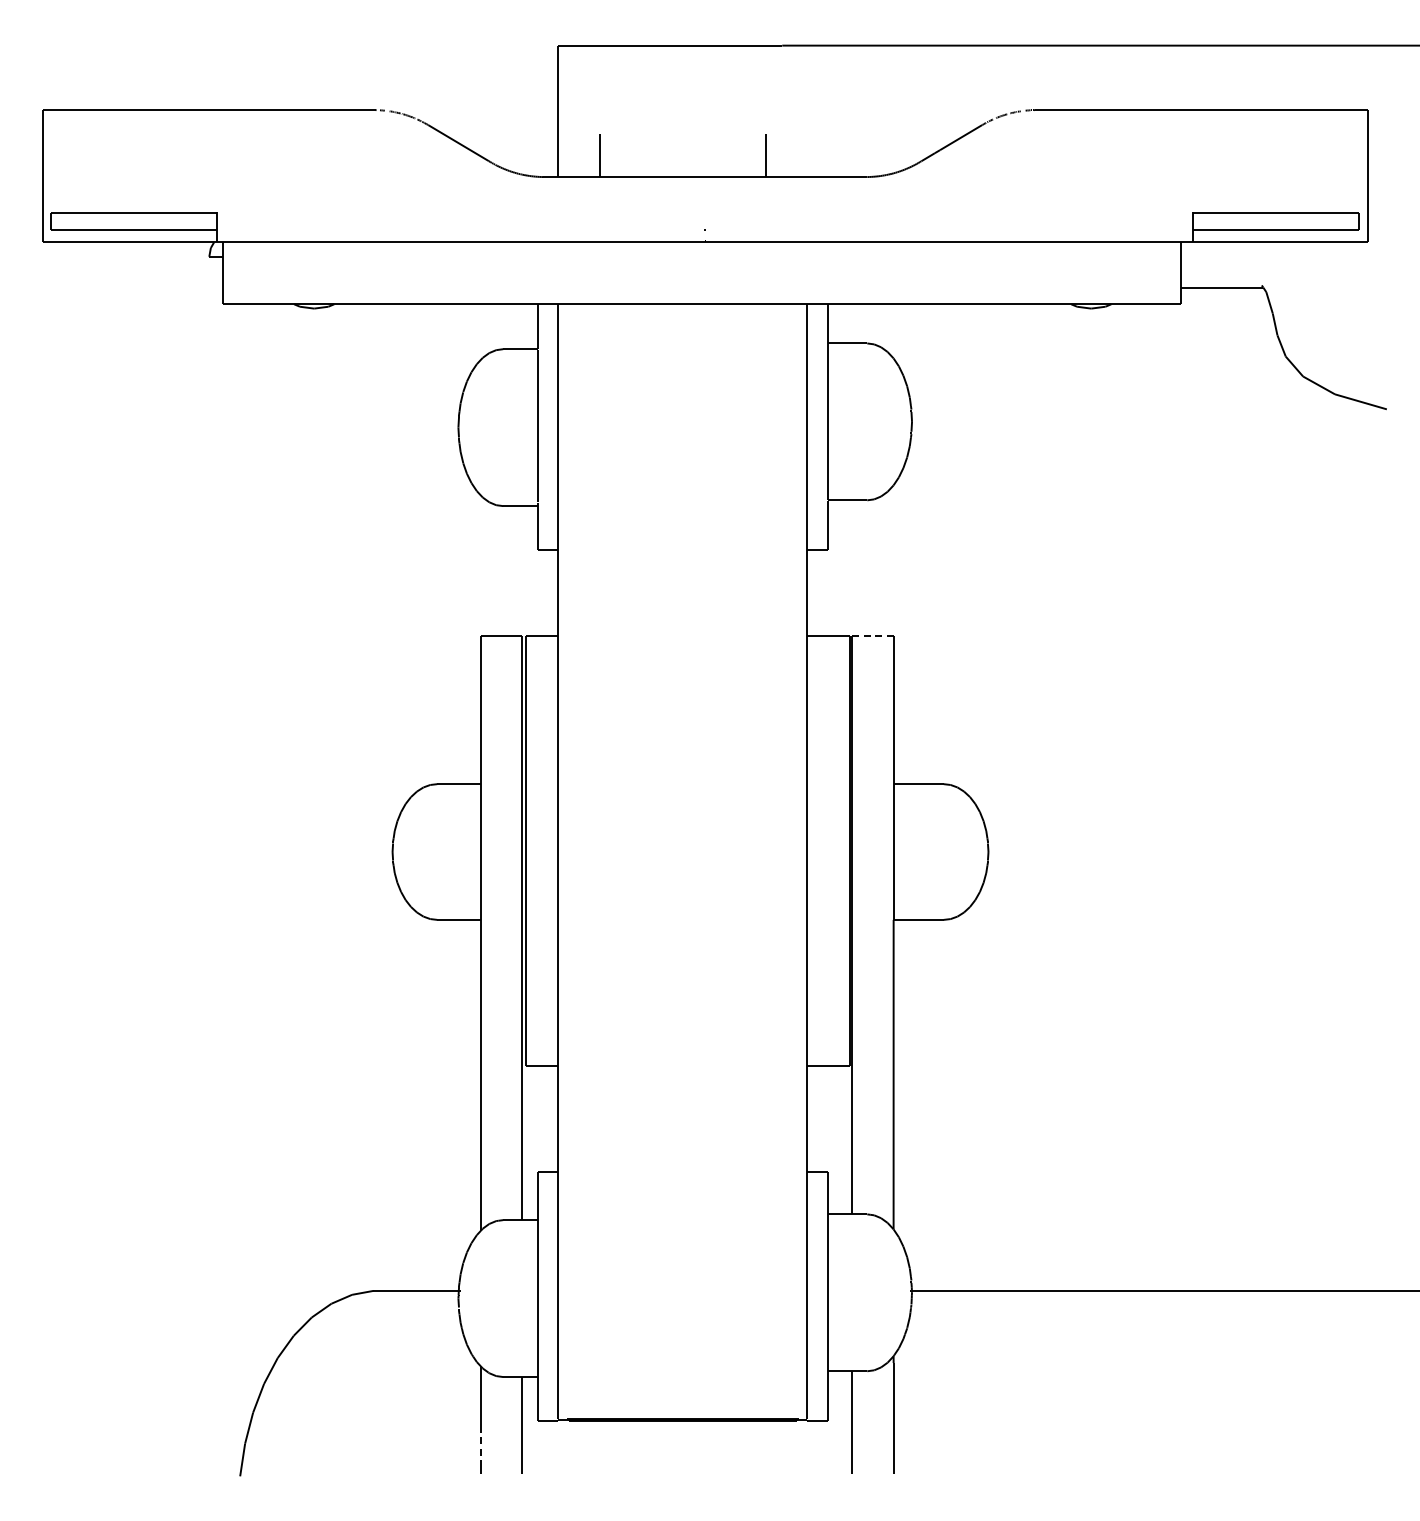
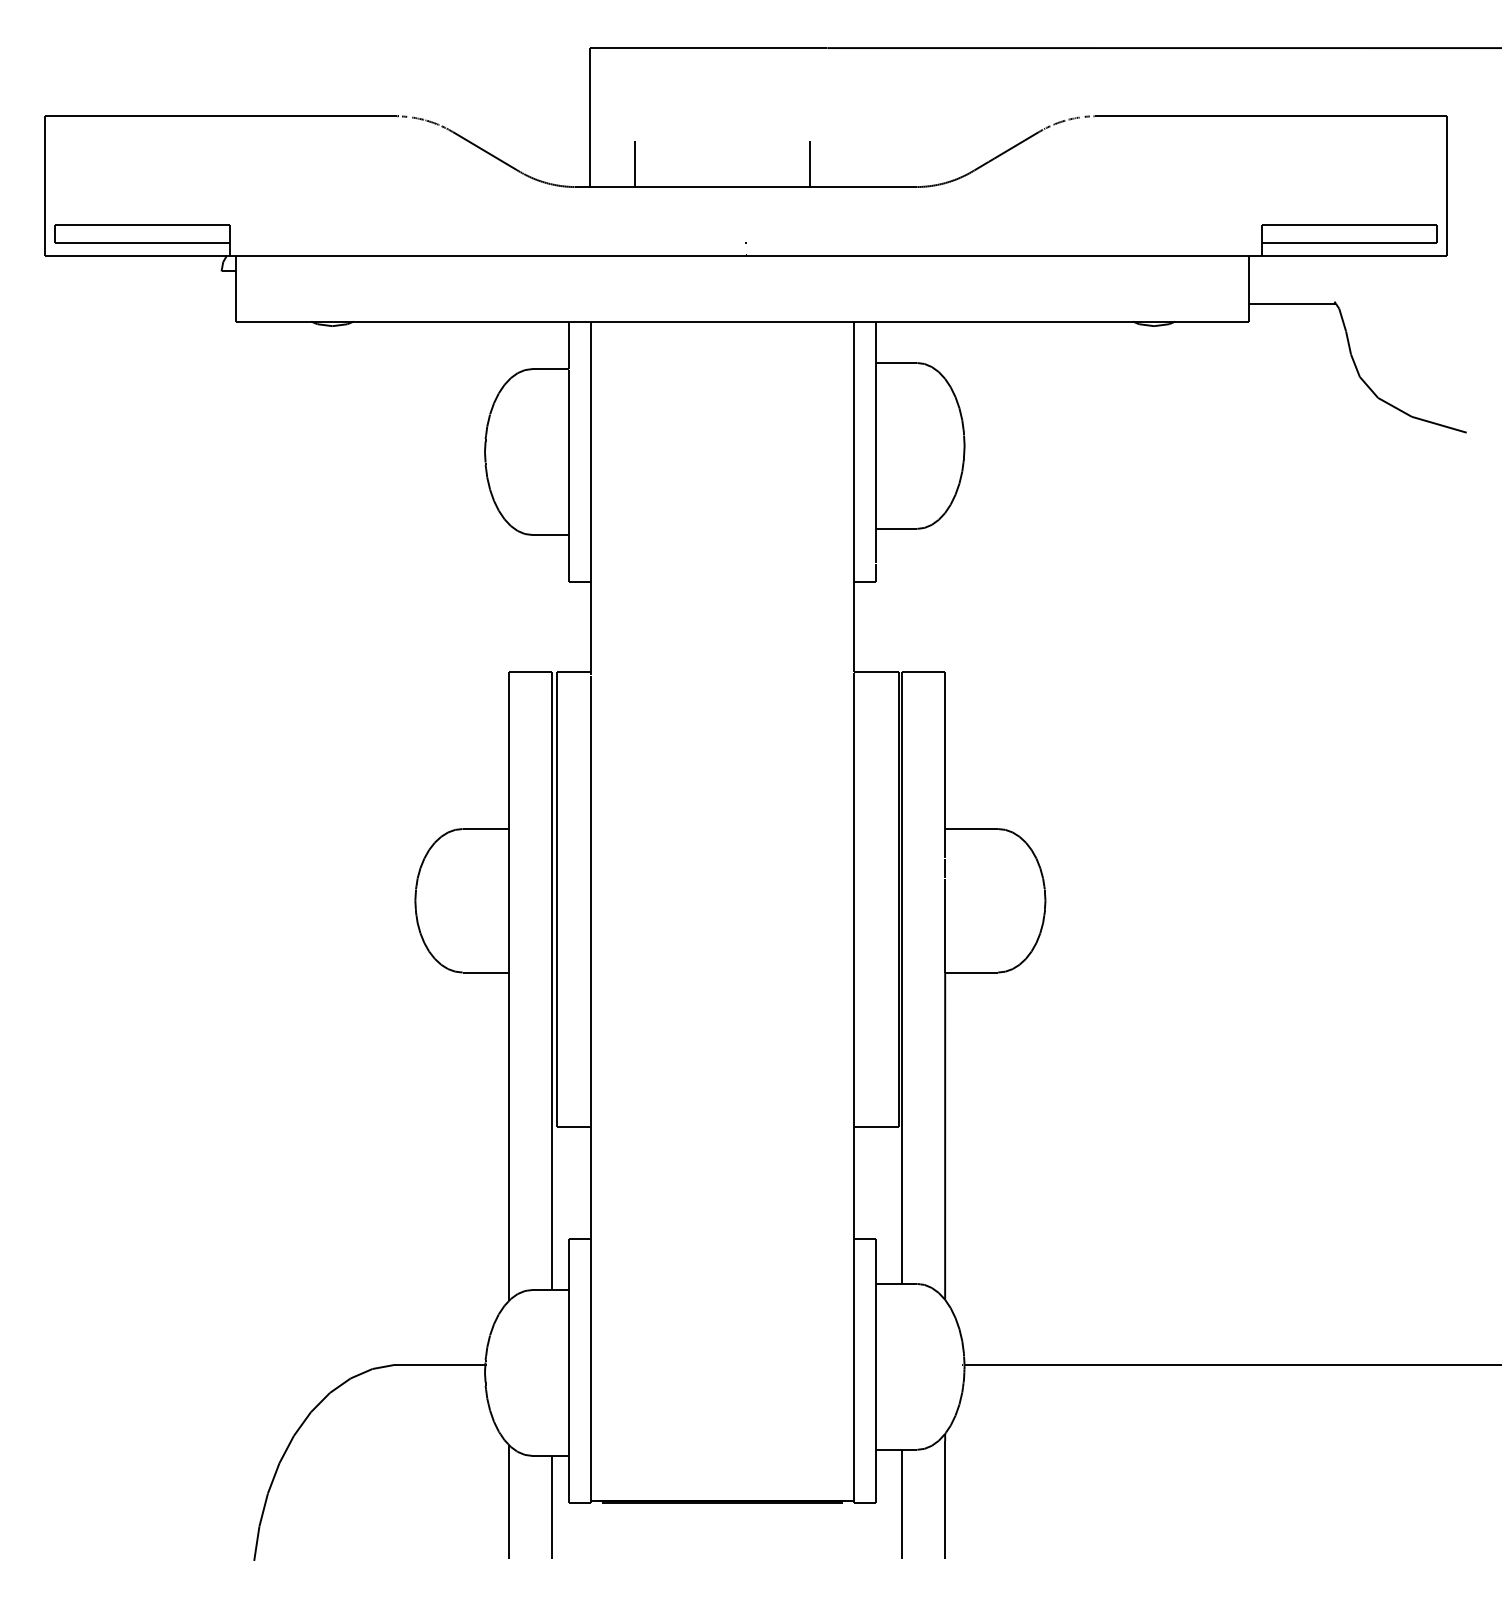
line: (873, 635) -> (923, 671), dashed -> solid
line: (480, 1447) -> (508, 1530), dashed -> solid

